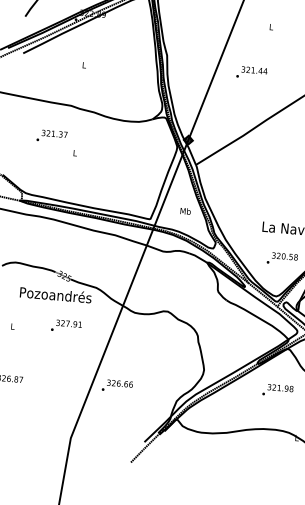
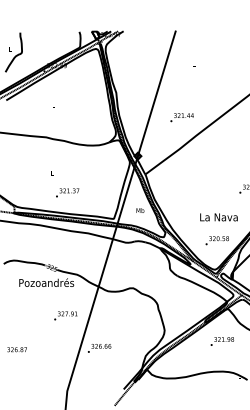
text: (251, 72) -> (181, 117), moved
text: (51, 135) -> (67, 192), moved
text: (66, 325) -> (65, 315), moved

